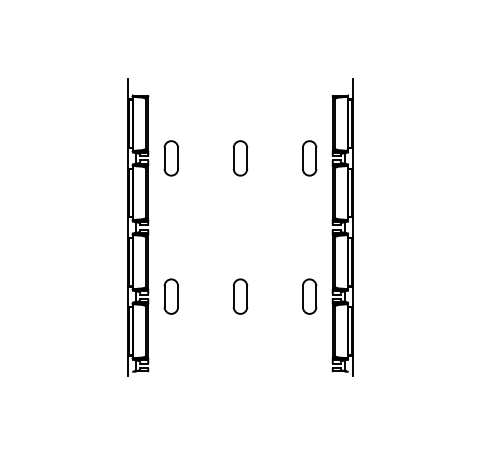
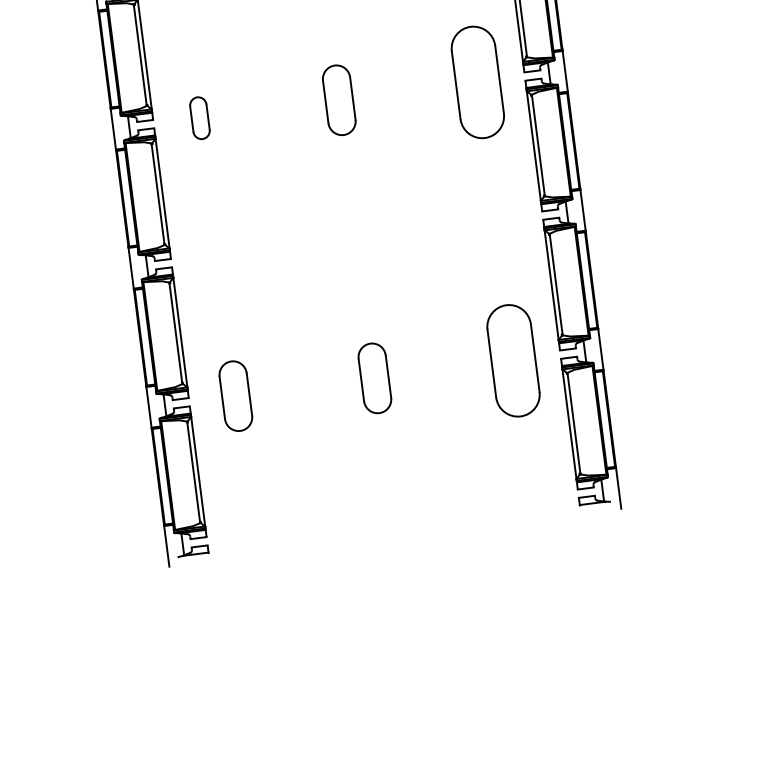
part: (170, 158) -> (198, 118), size x0.6
part: (309, 158) -> (478, 82), size x1.6
part: (309, 296) -> (513, 360), size x1.6

